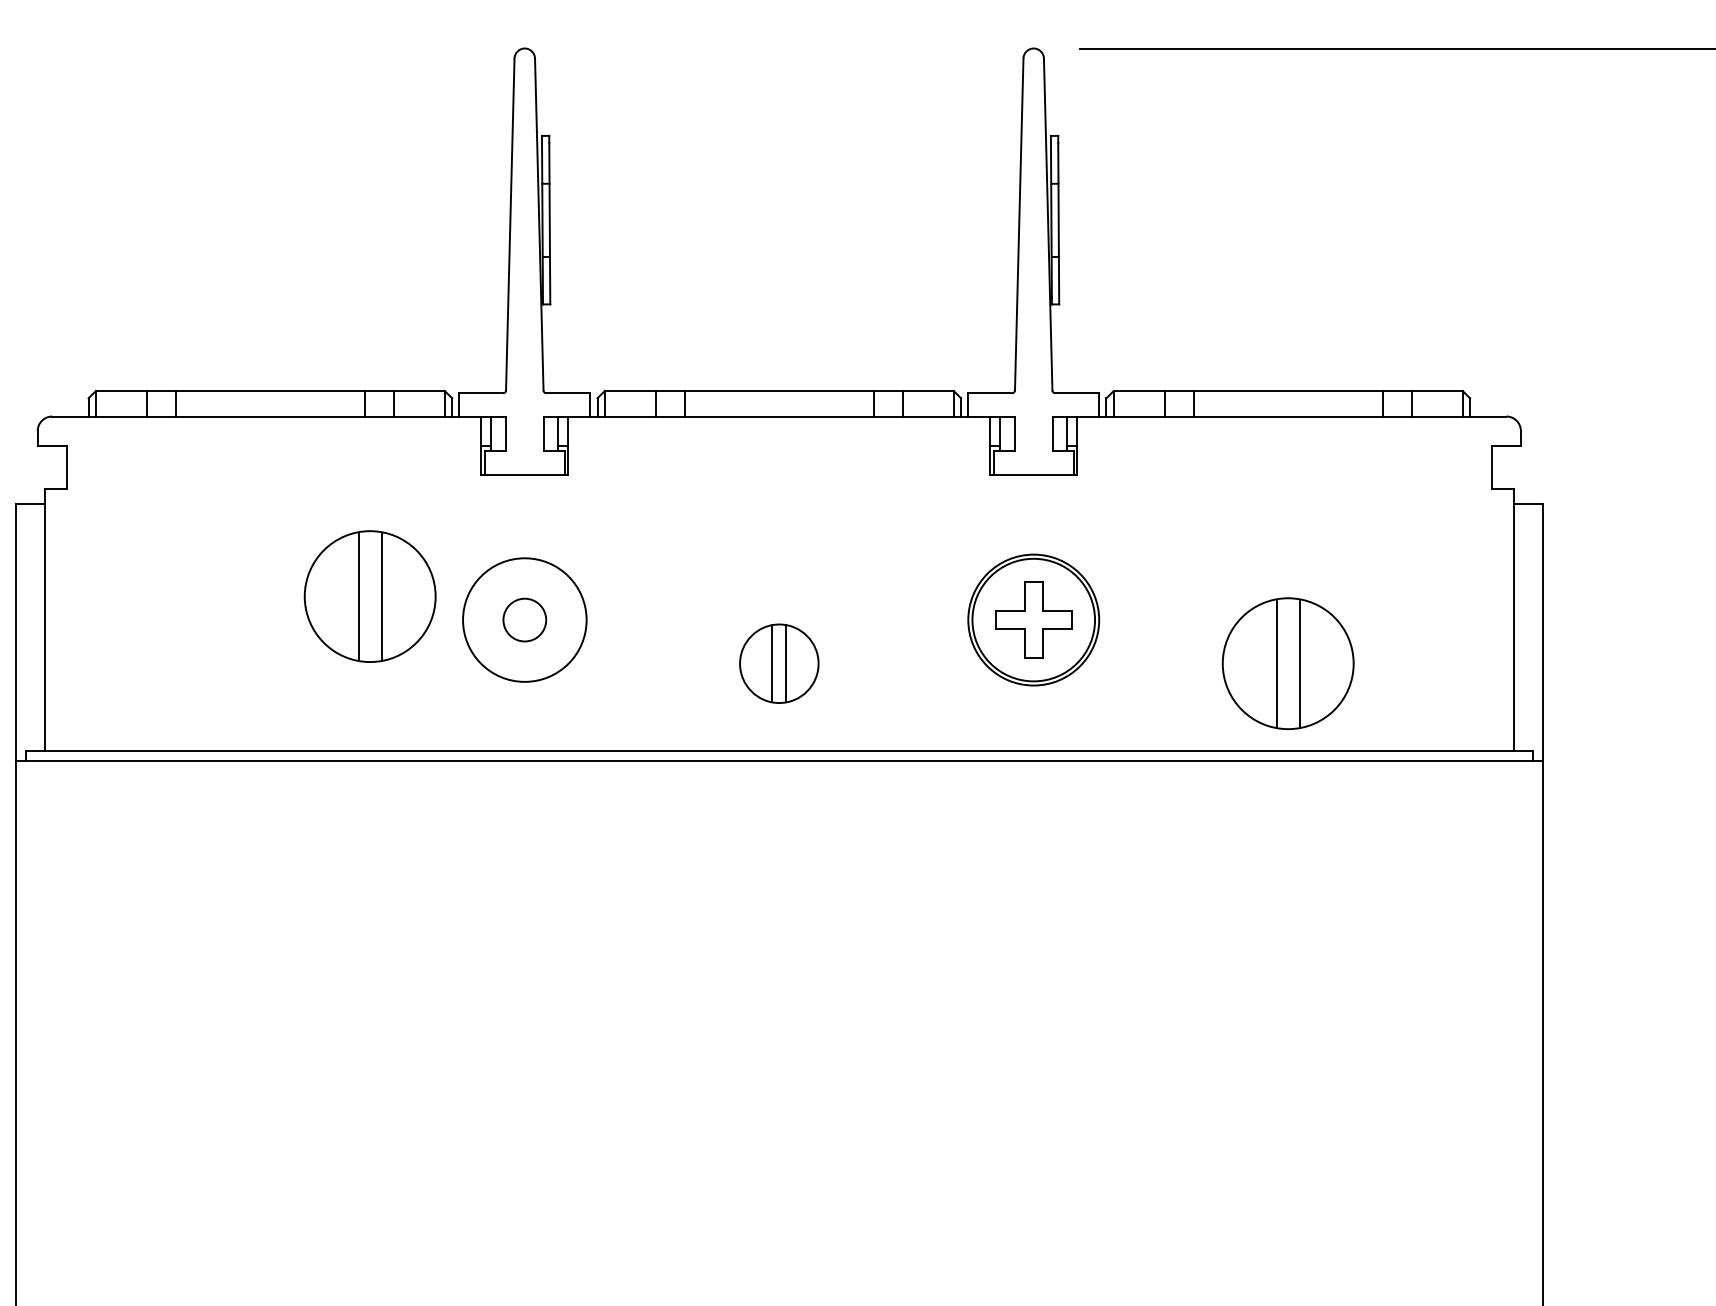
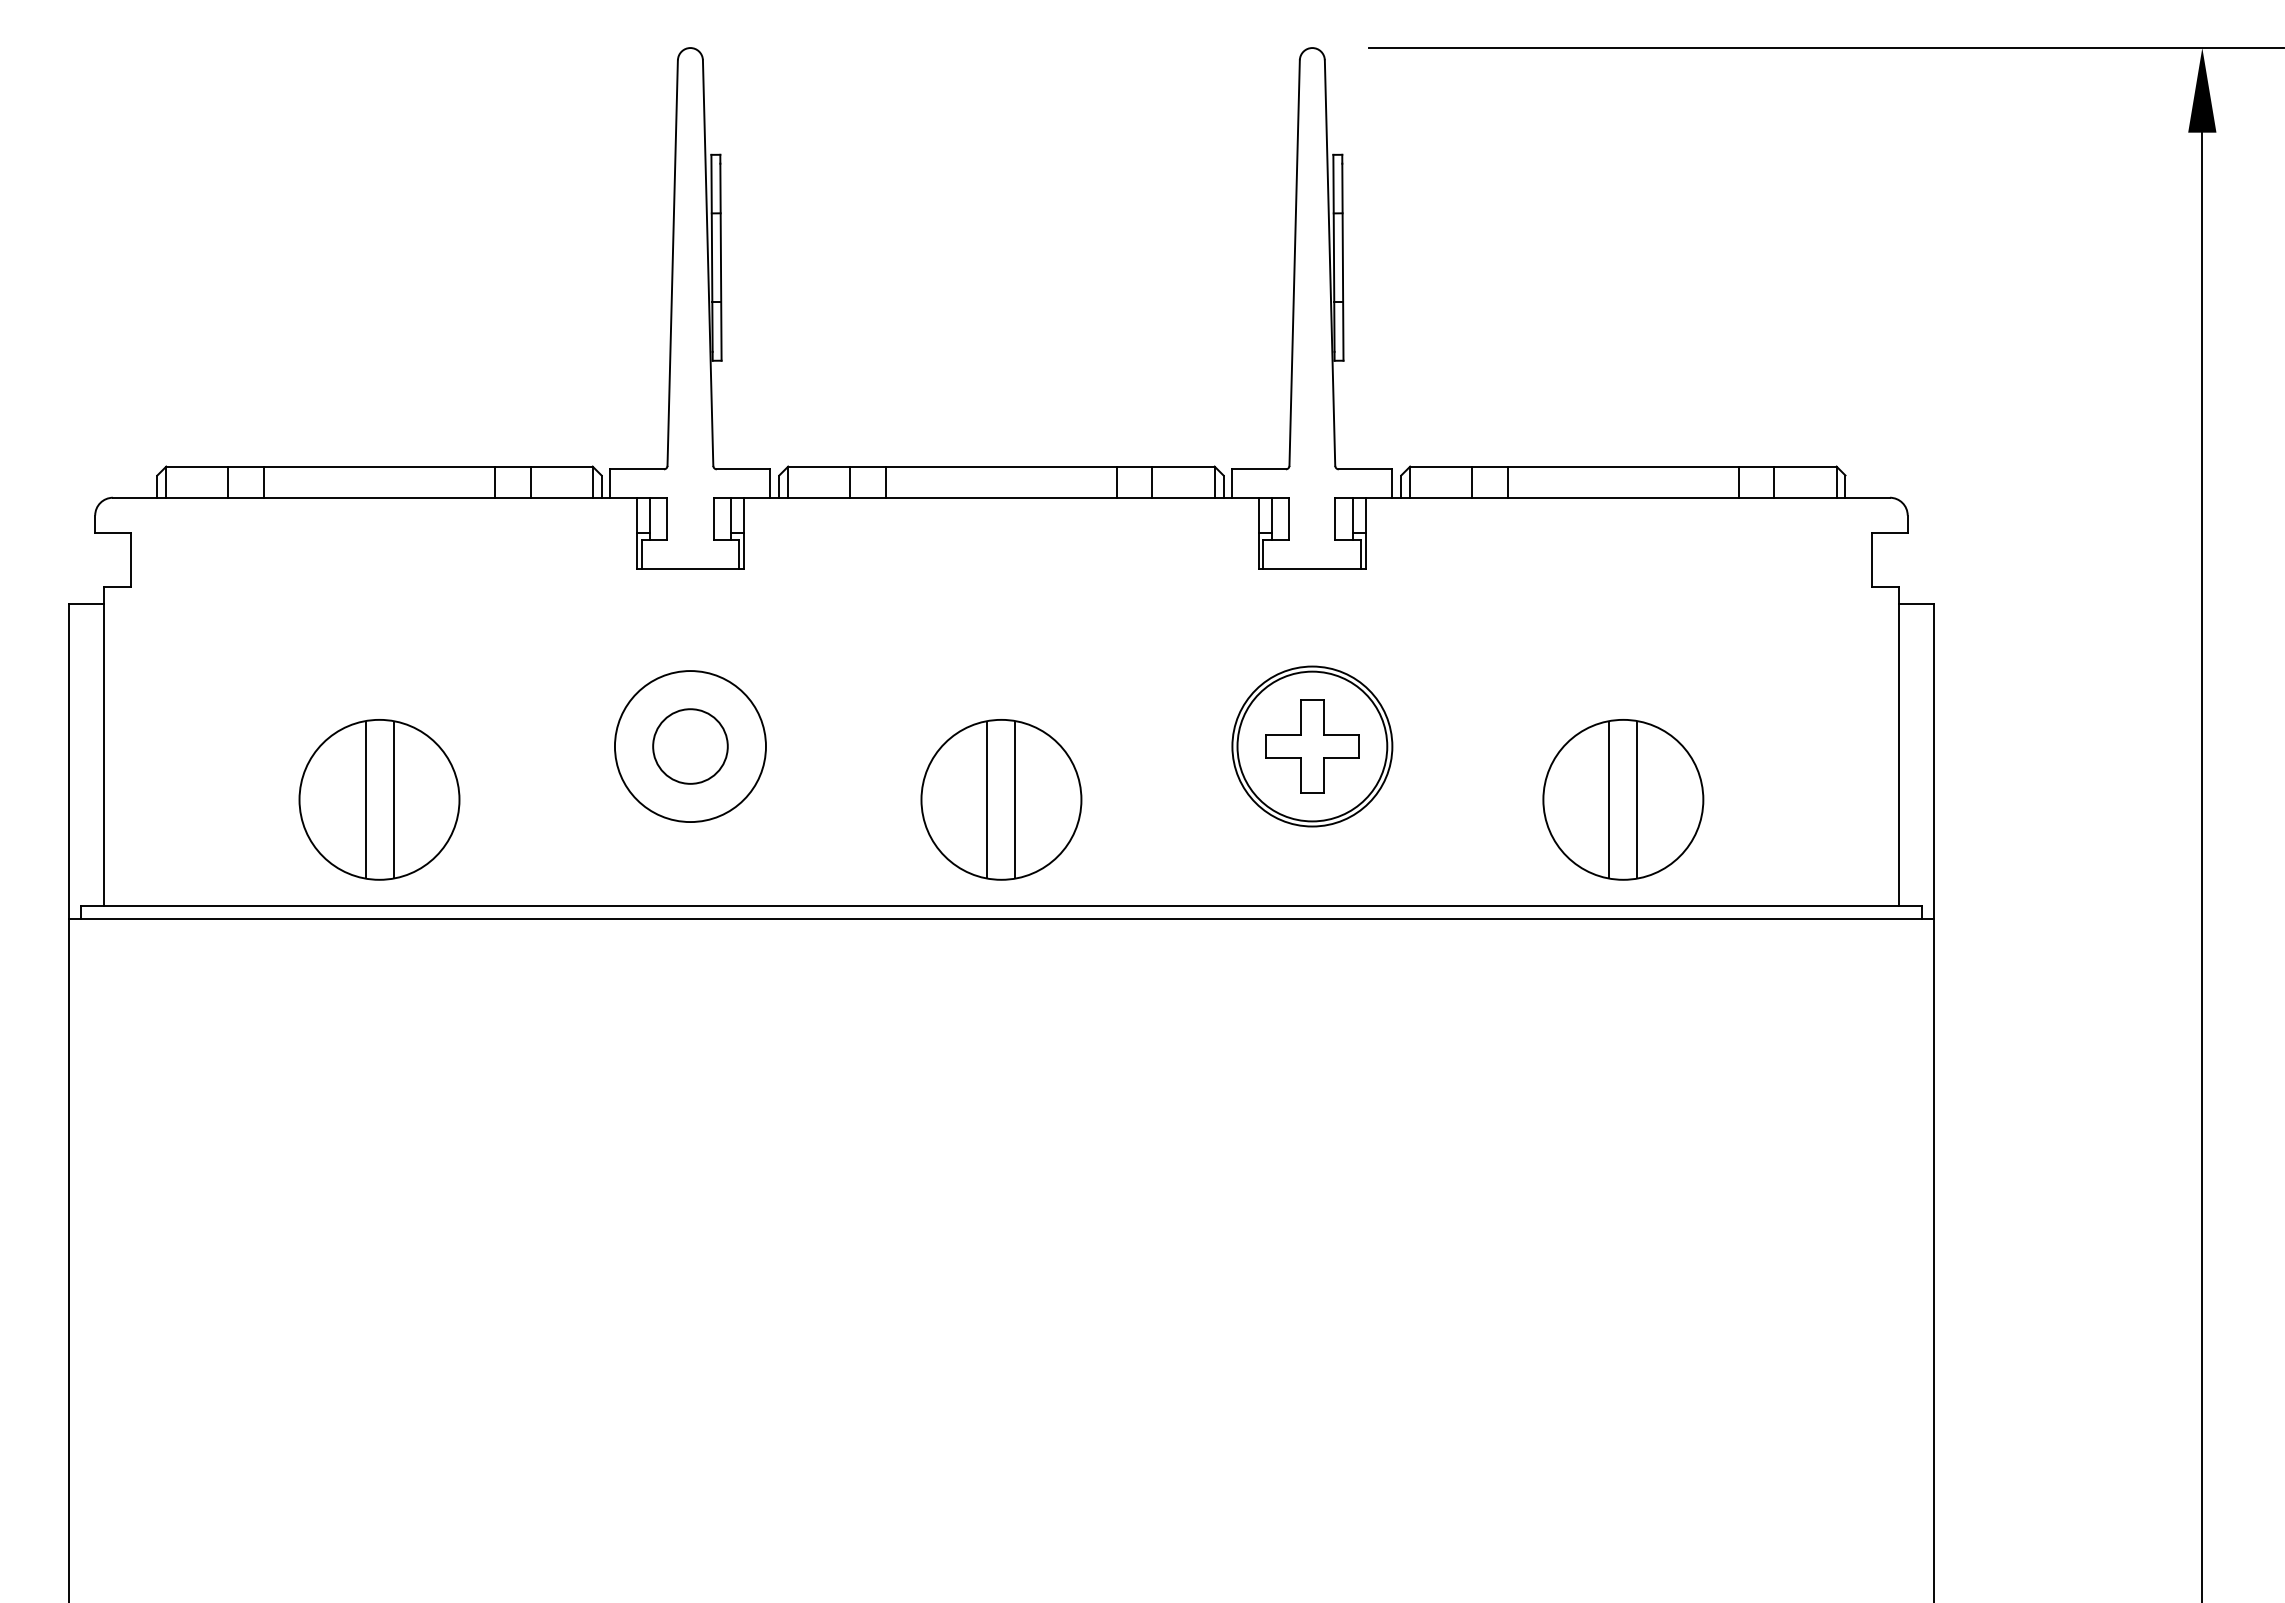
part: (370, 596) -> (379, 799), moved
circle: (524, 620) -> (690, 746), size x1.43
part: (779, 663) -> (1001, 799), size x1.67

